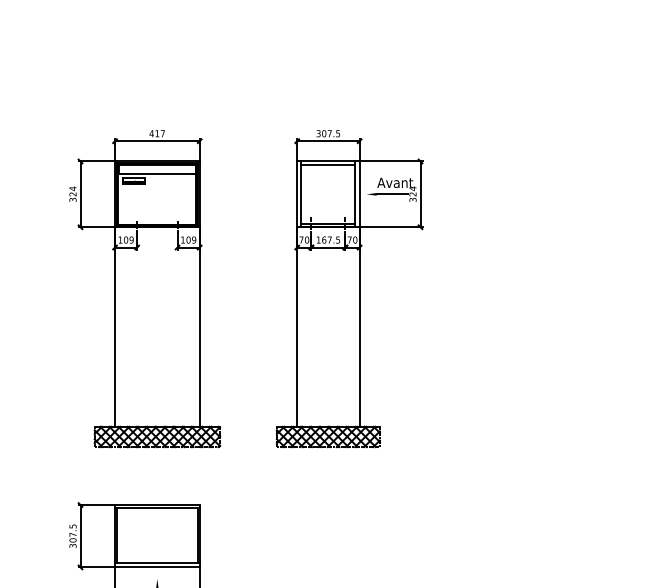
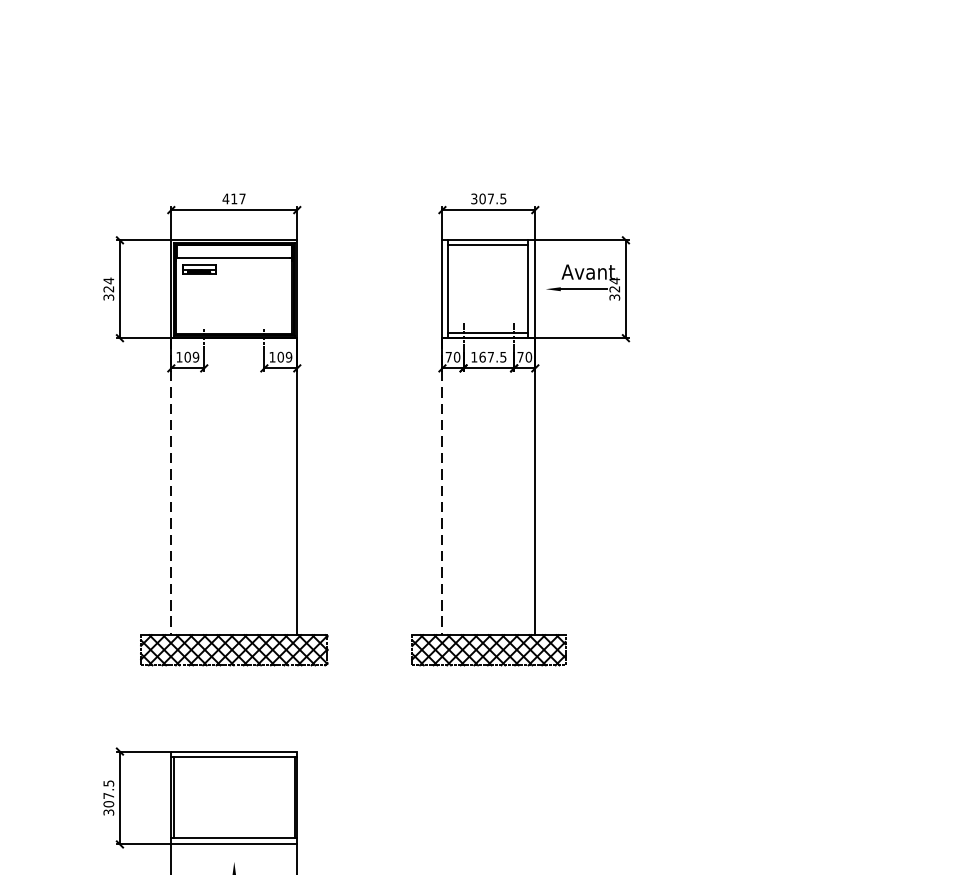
line: (115, 327) -> (172, 487), solid -> dashed
line: (297, 327) -> (442, 487), solid -> dashed

